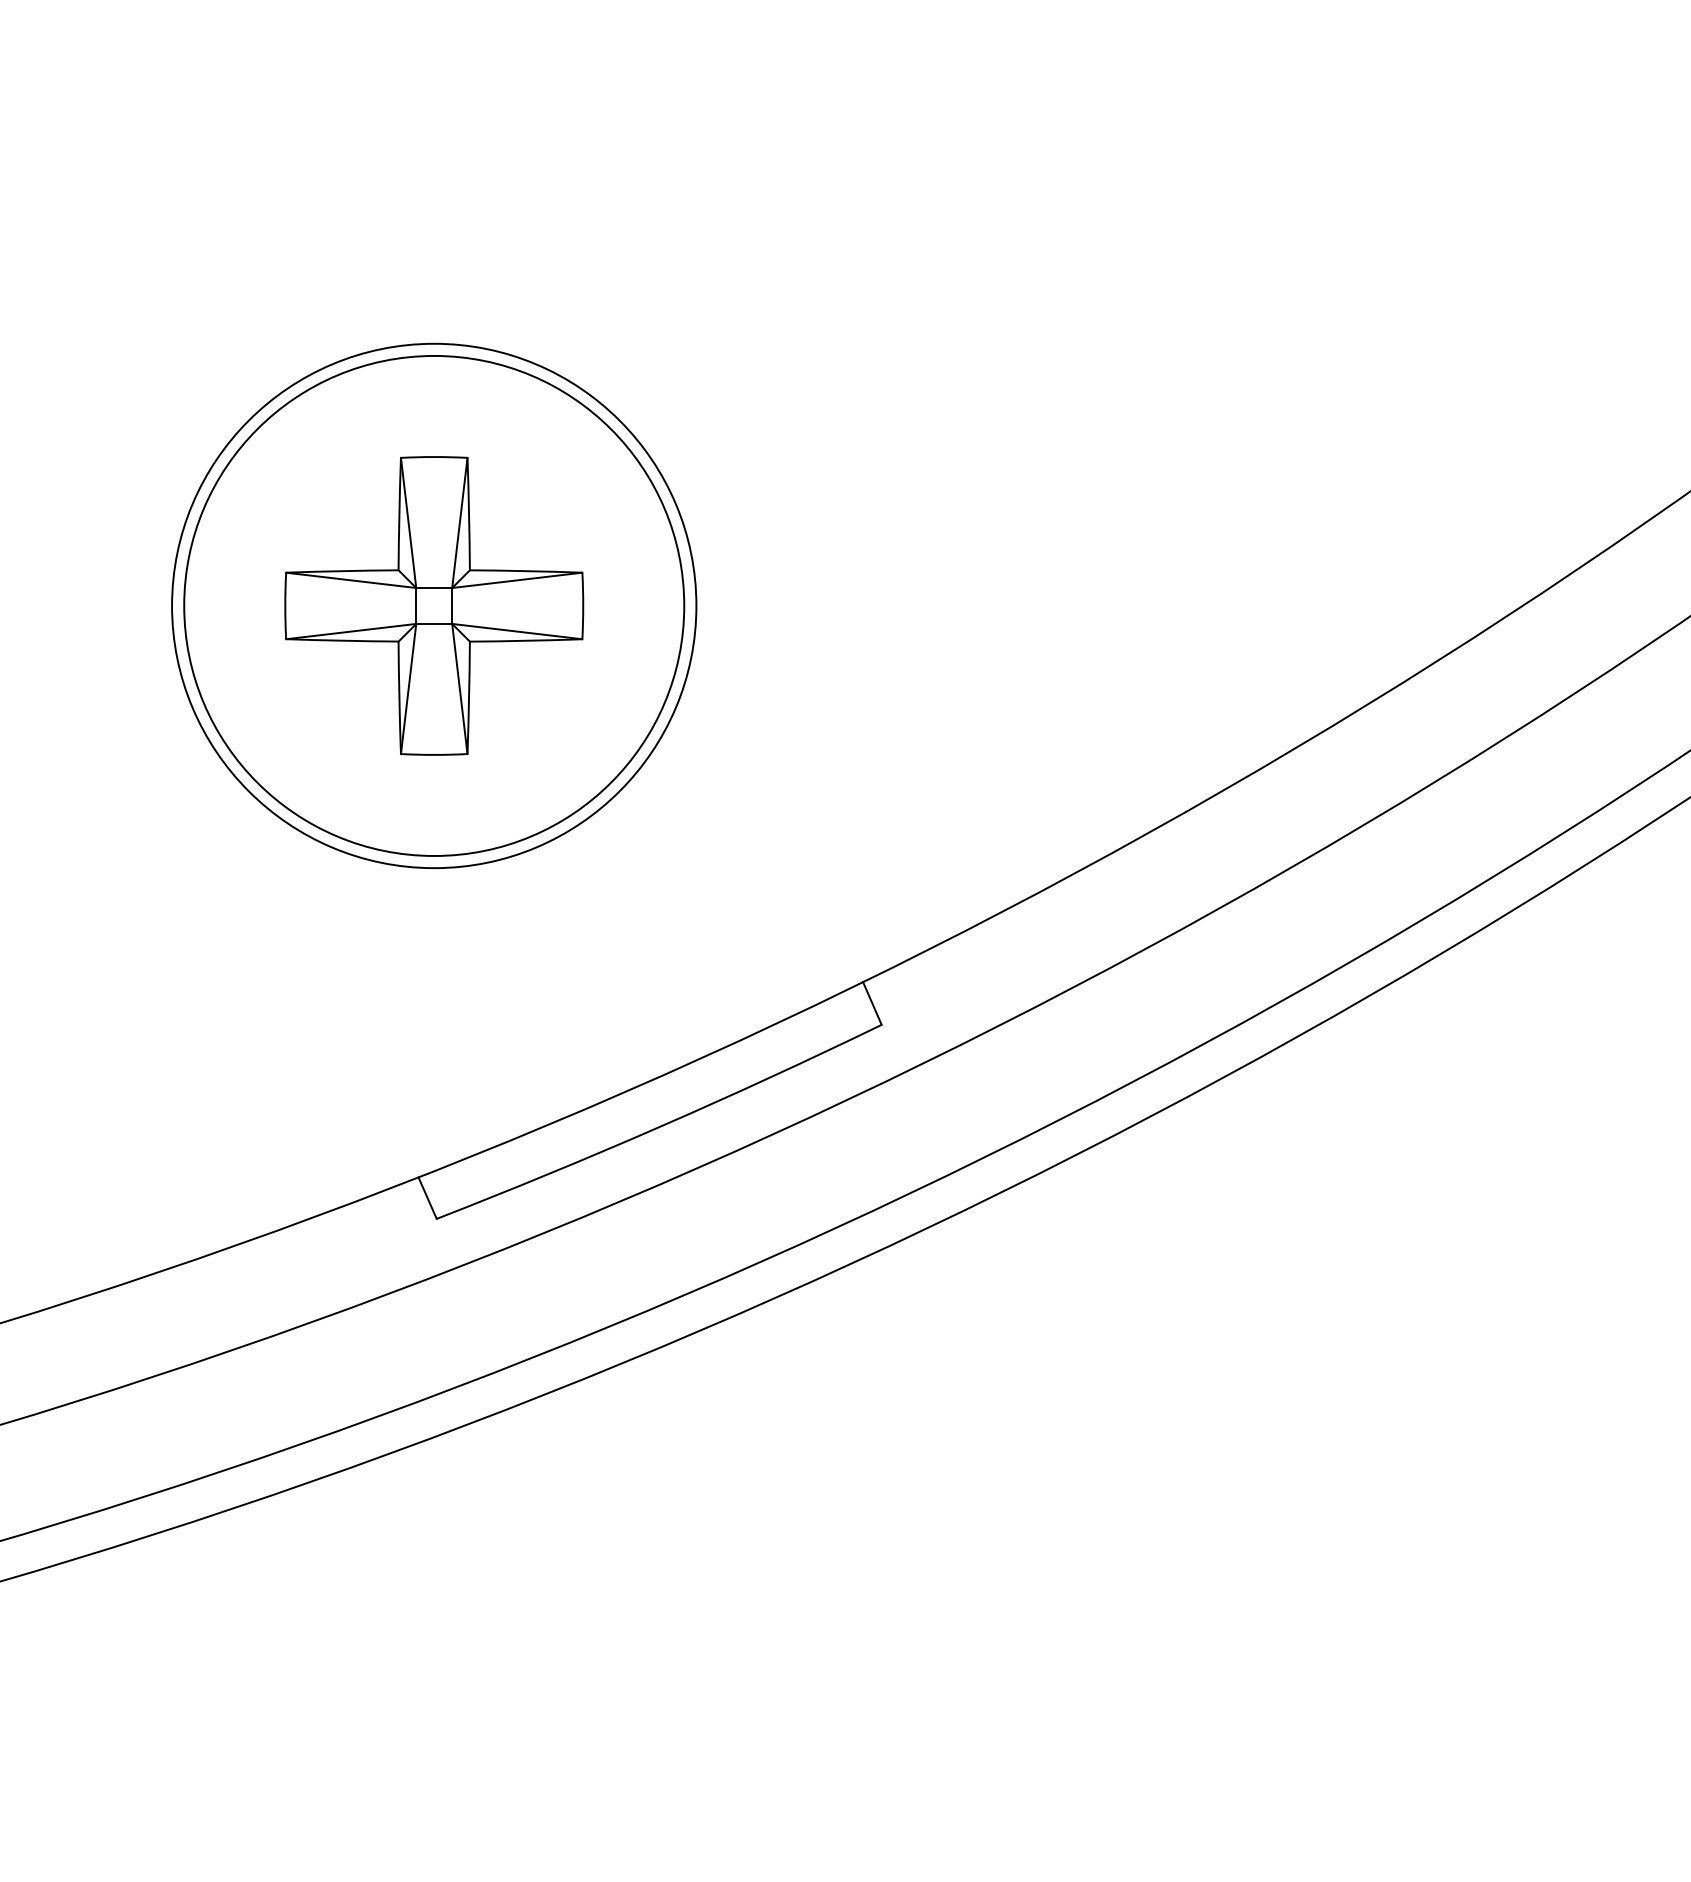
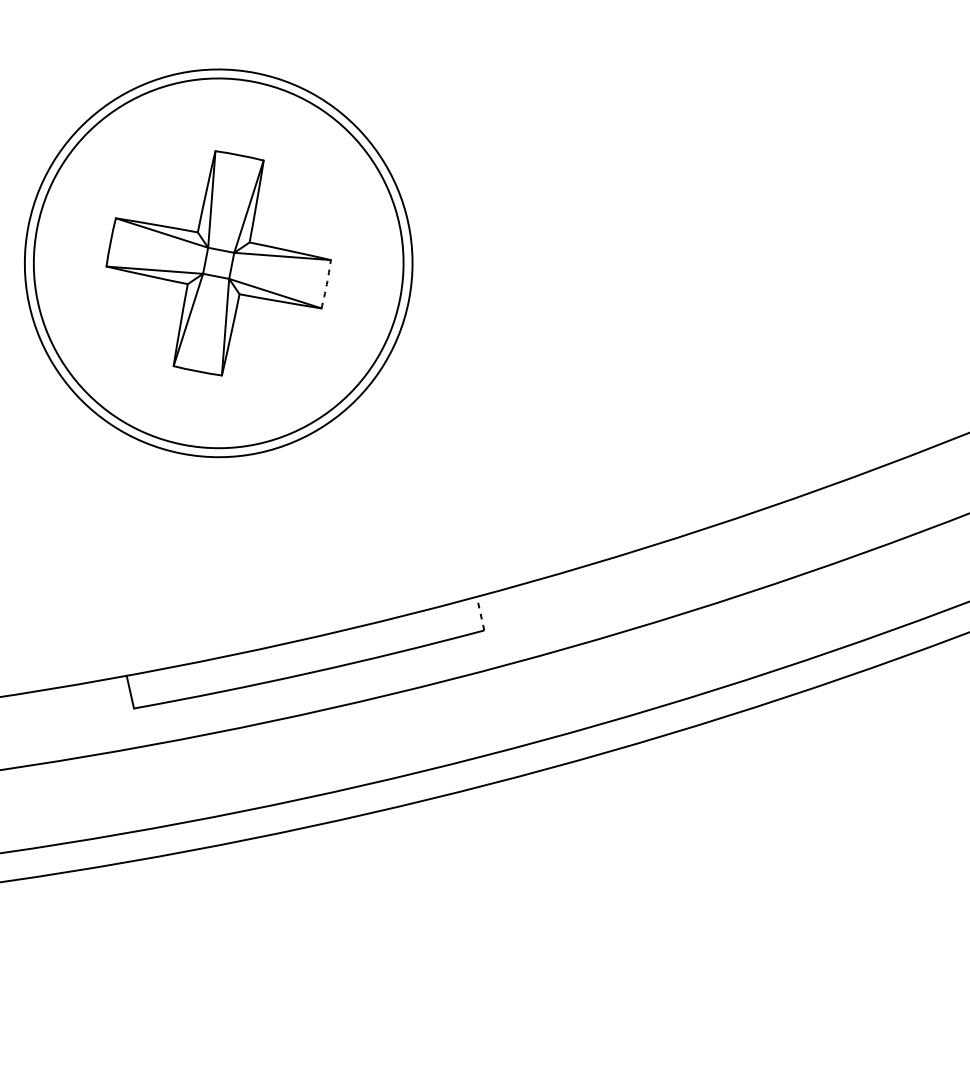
arc: (583, 605) -> (327, 284), solid -> dashed
line: (872, 1003) -> (480, 613), solid -> dashed

